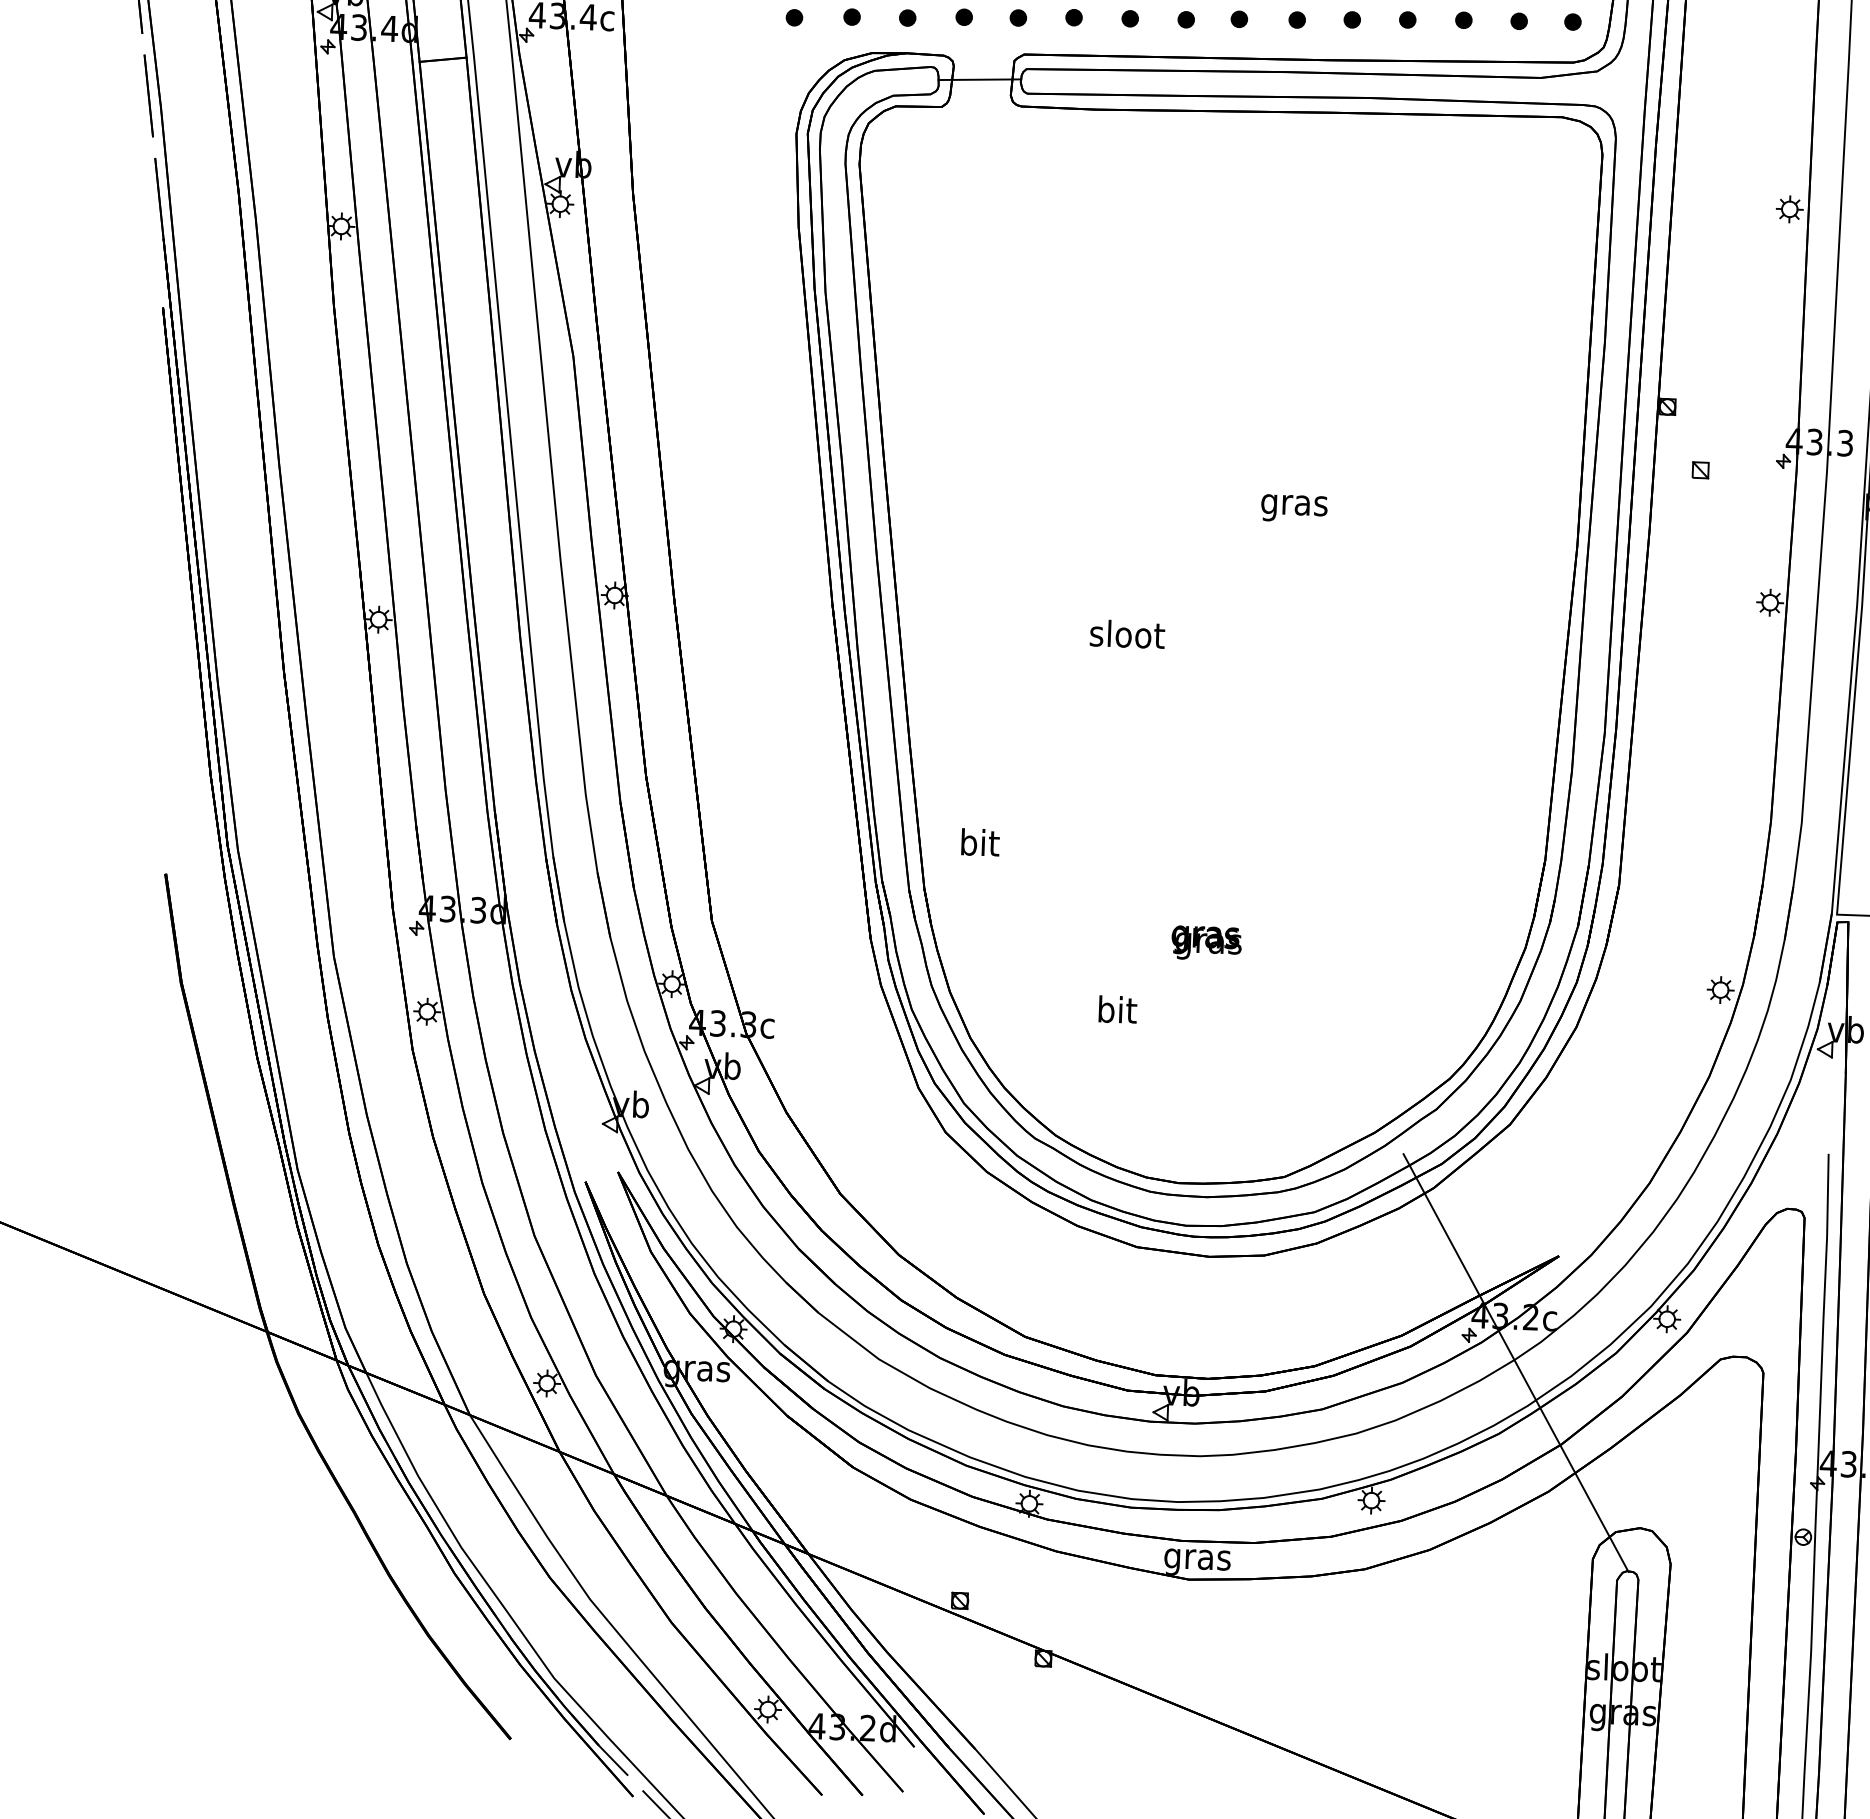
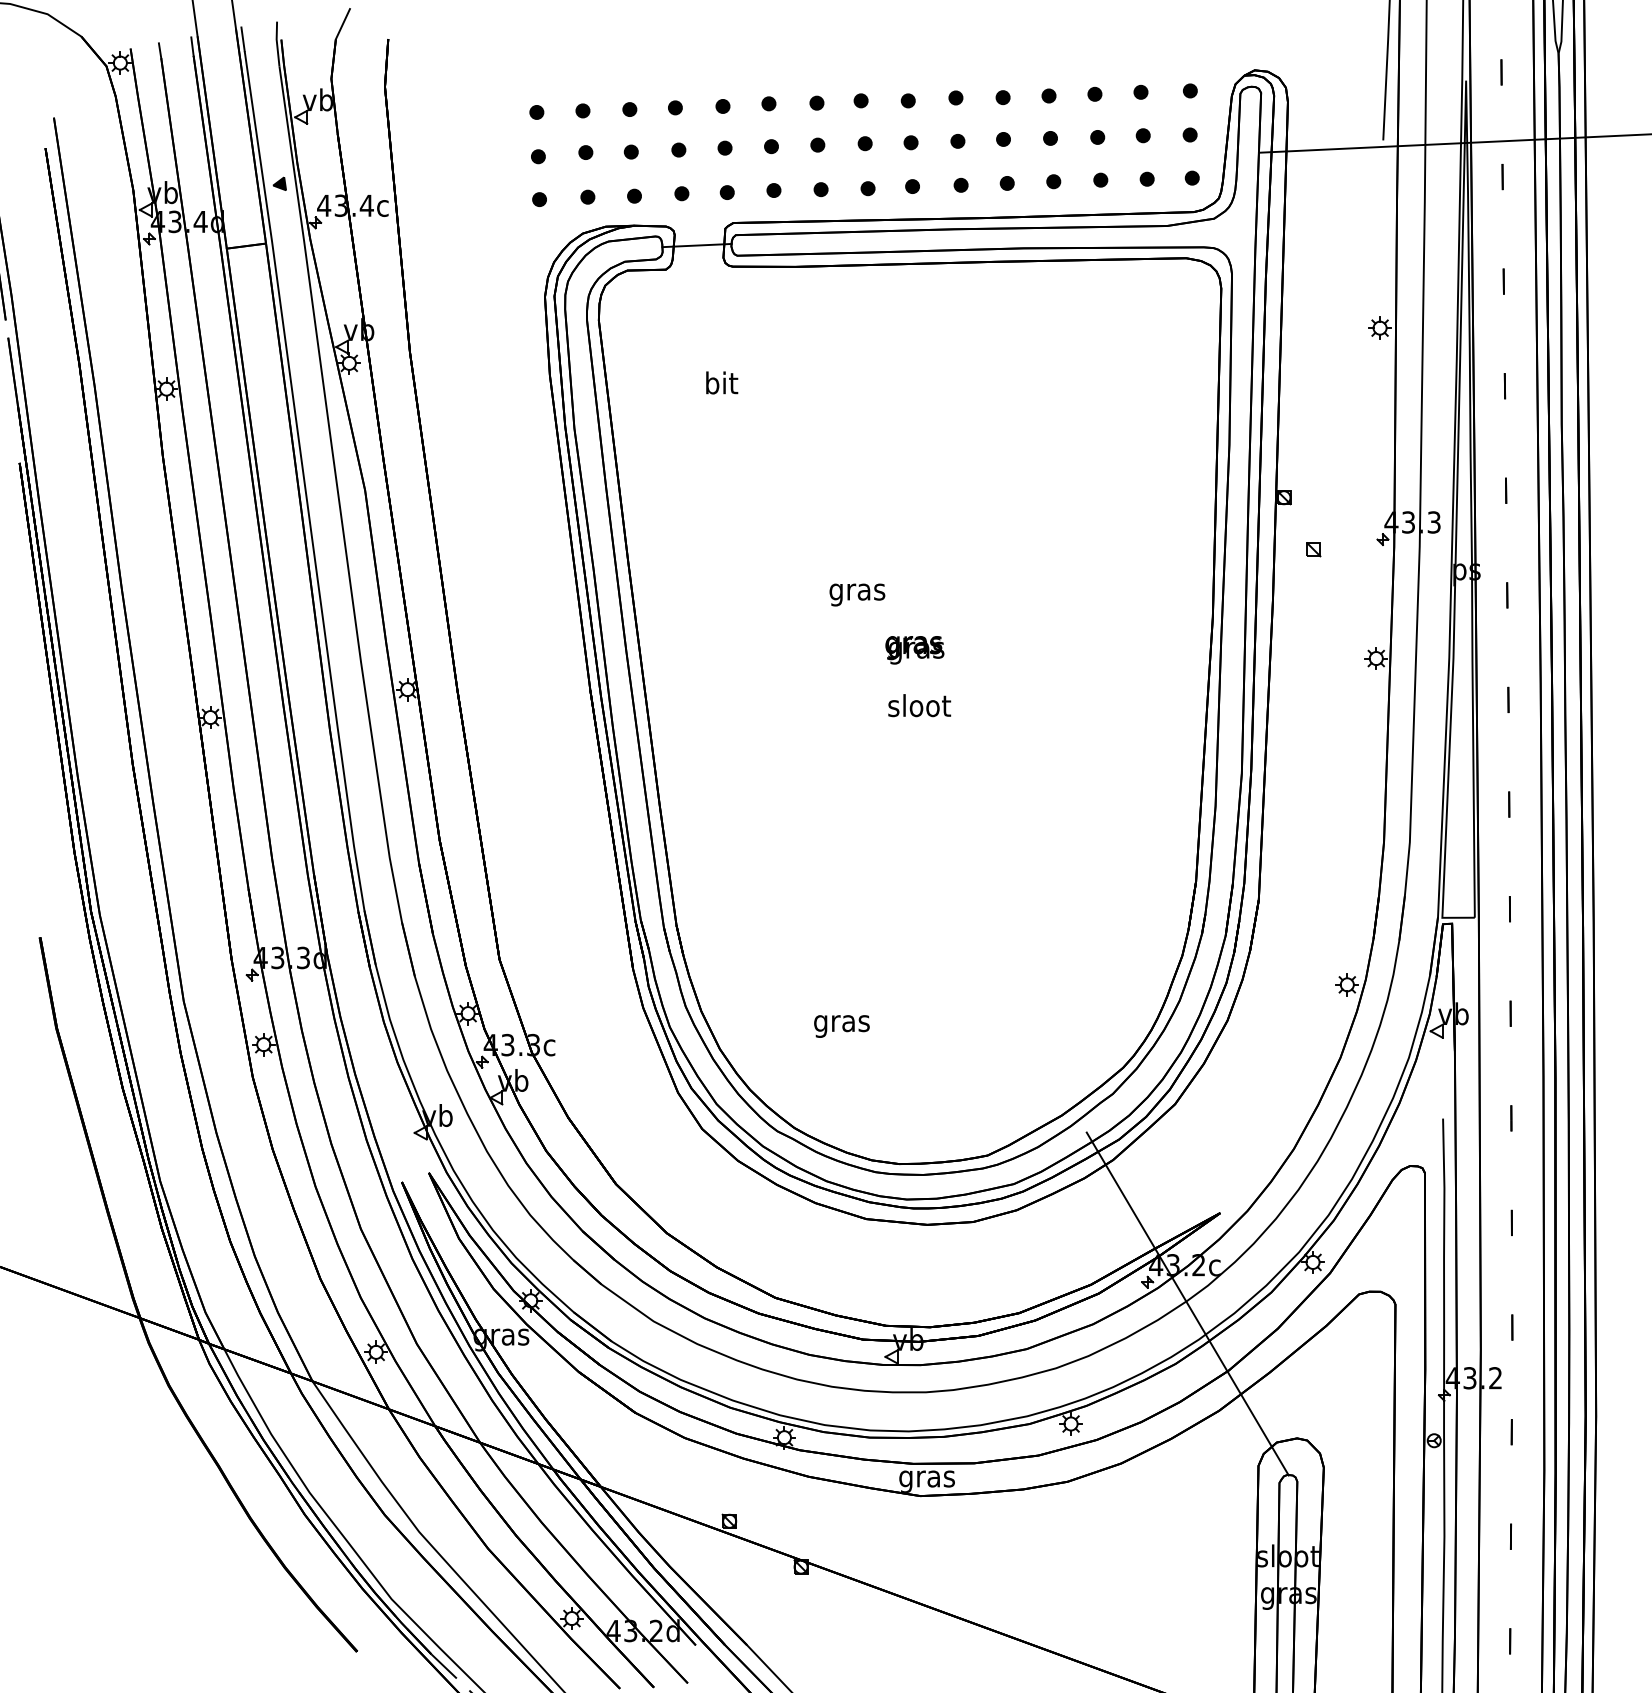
text: (1294, 508) -> (857, 594), moved
text: (1127, 634) -> (919, 705), moved
text: (981, 842) -> (722, 382), moved
text: (1206, 943) -> (914, 650), moved
text: (1116, 1013) -> (841, 1023), bit -> gras

